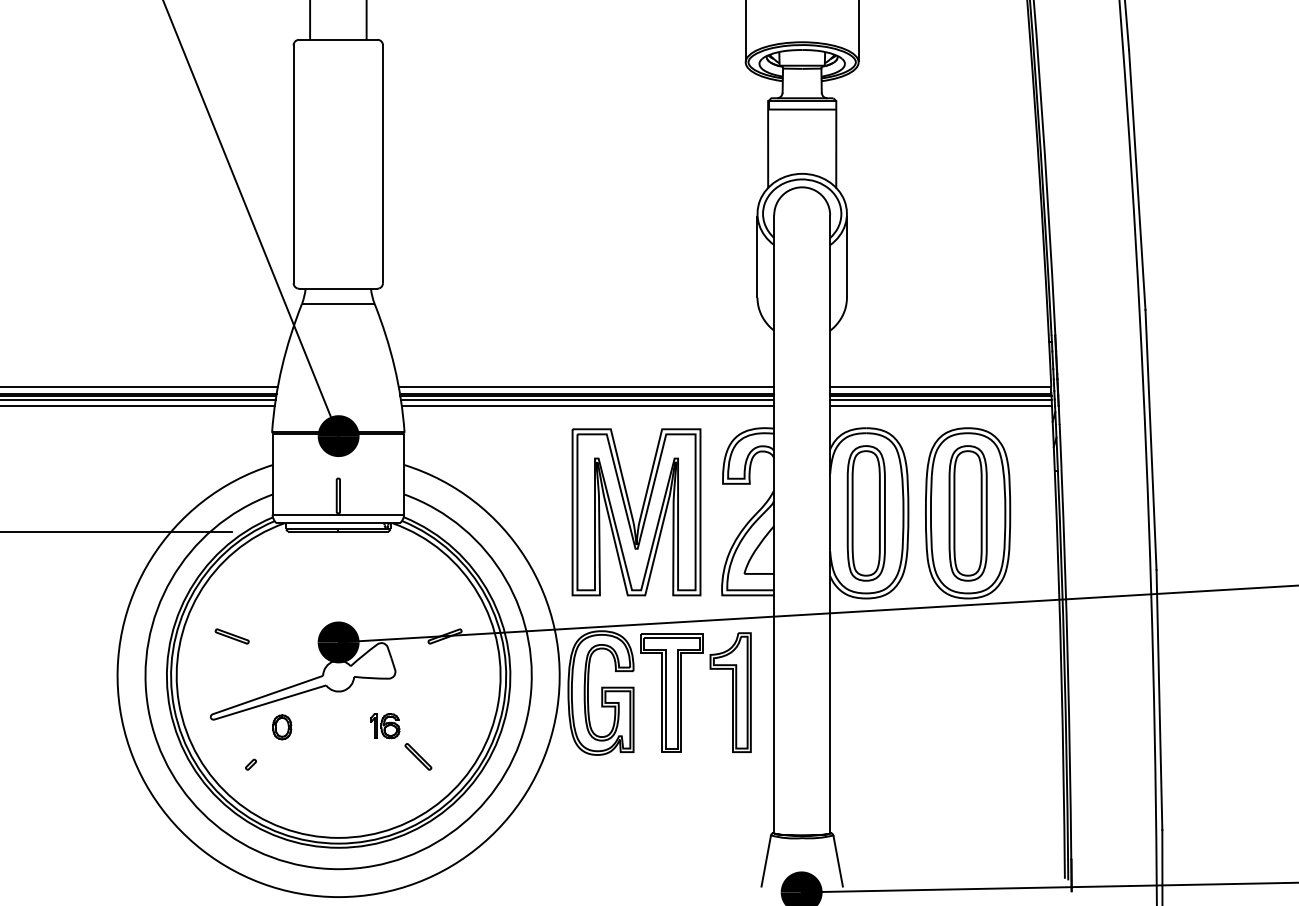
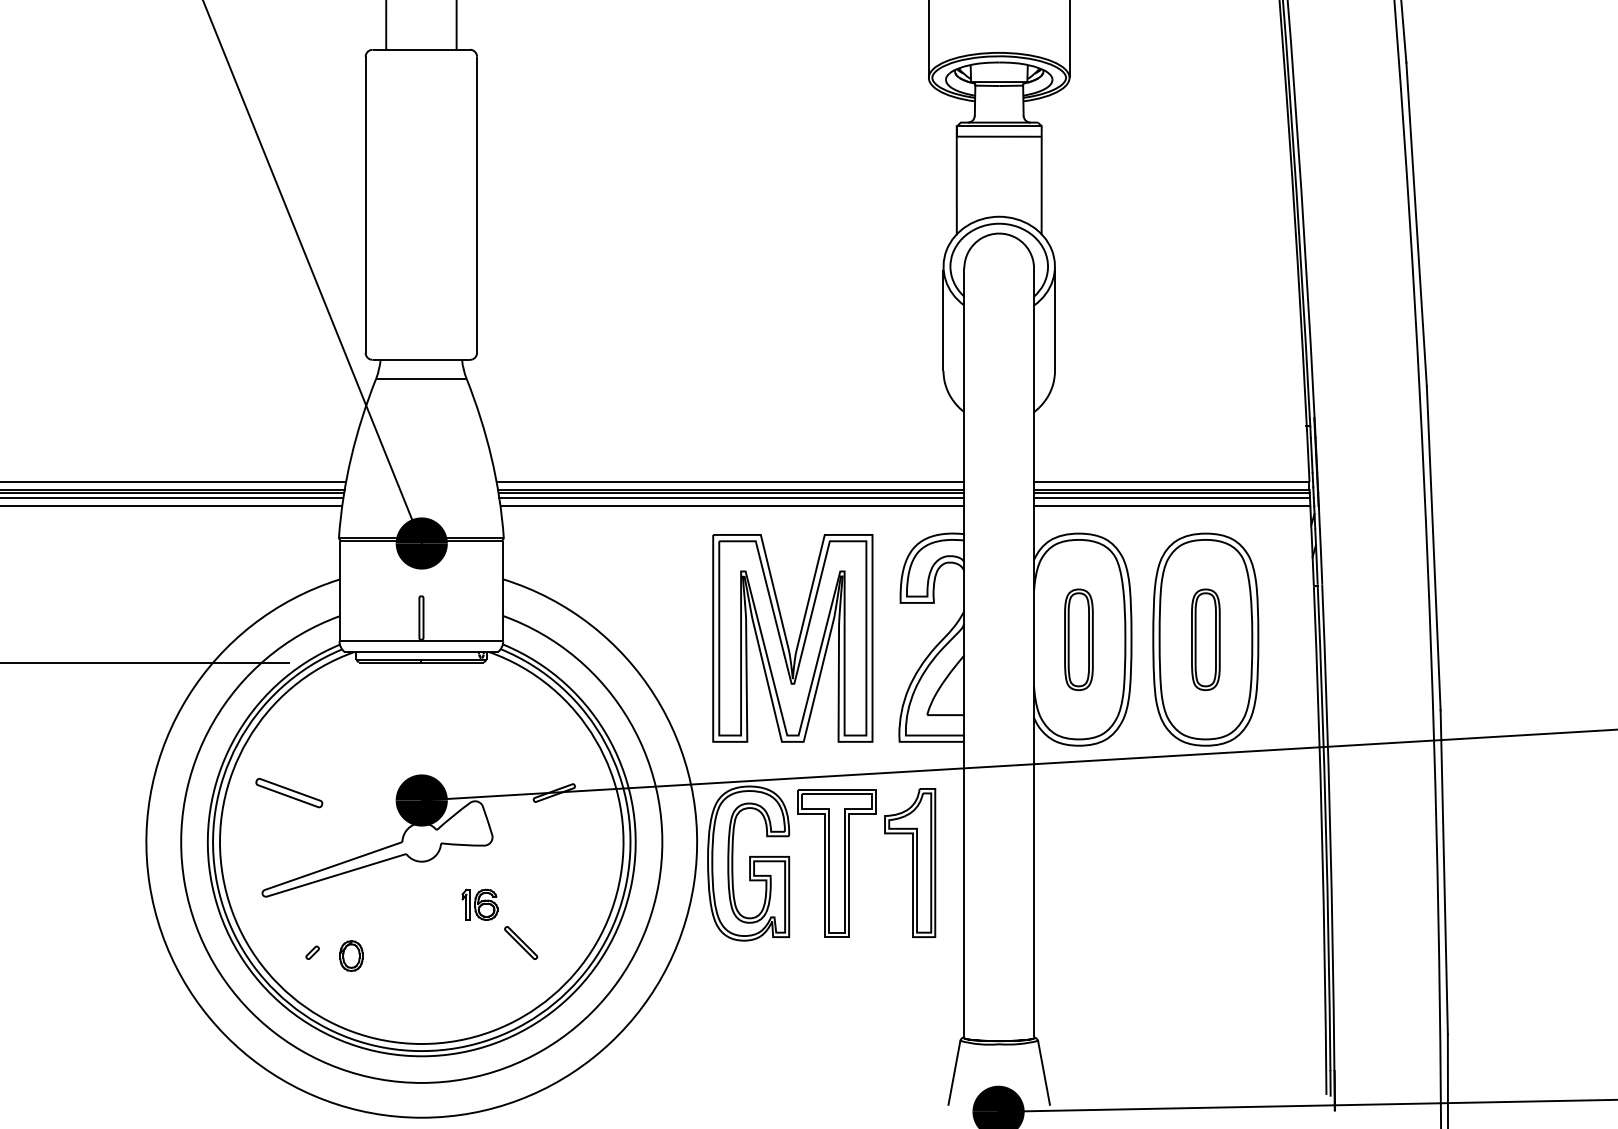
part: (865, 513) -> (1078, 639), size x0.6
part: (967, 513) -> (1205, 639), size x0.6
part: (231, 636) -> (288, 793), size x1.6
part: (282, 727) -> (351, 956), moved

